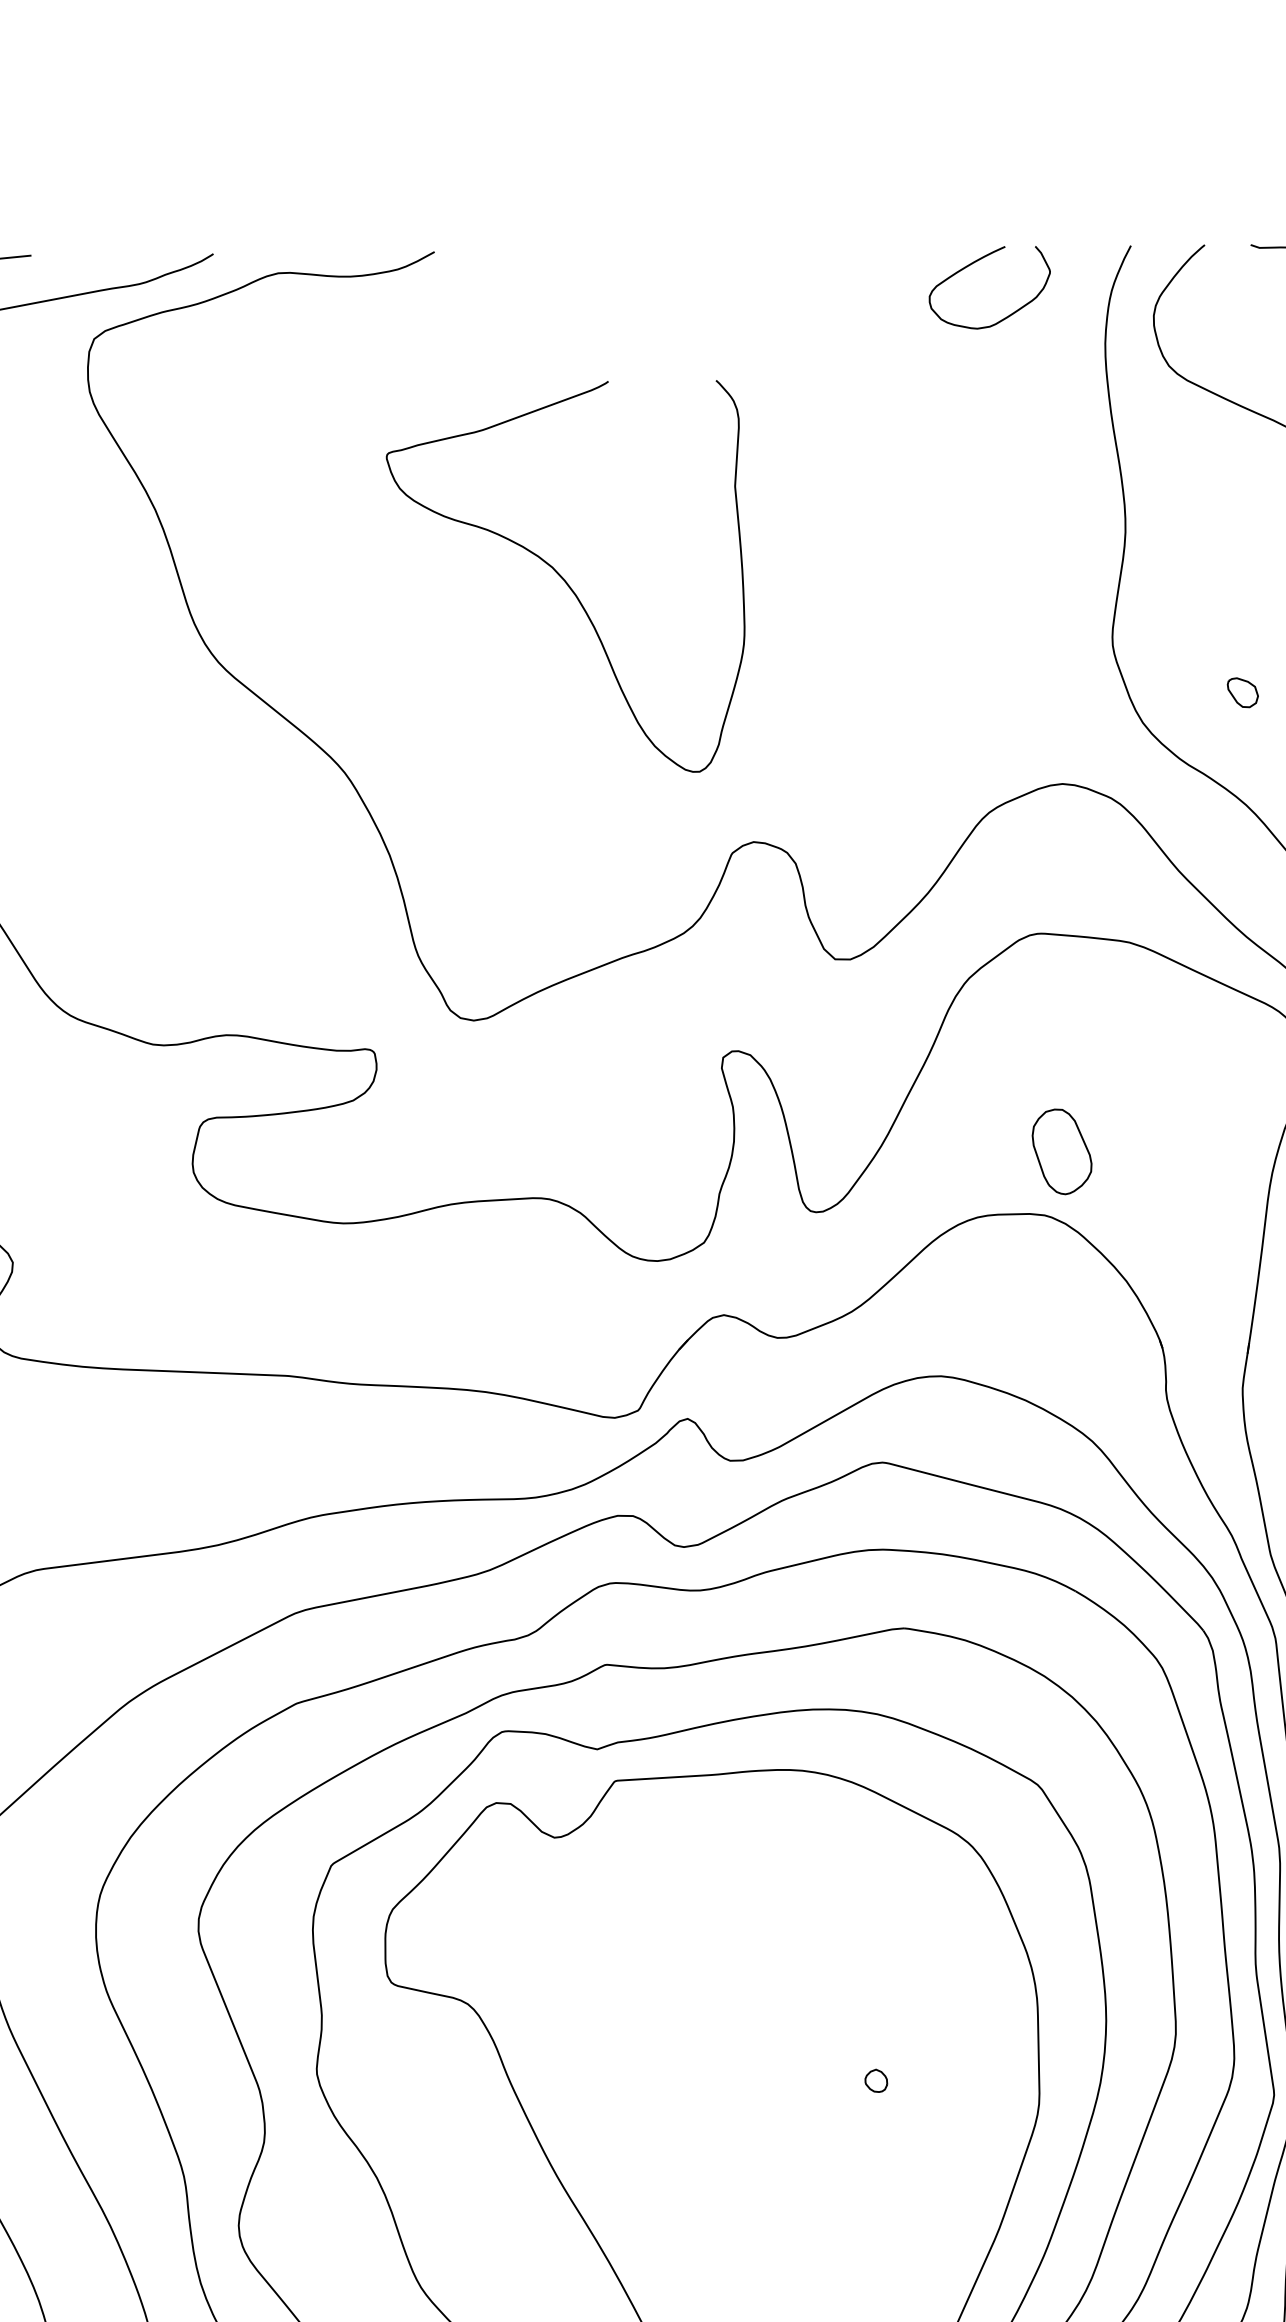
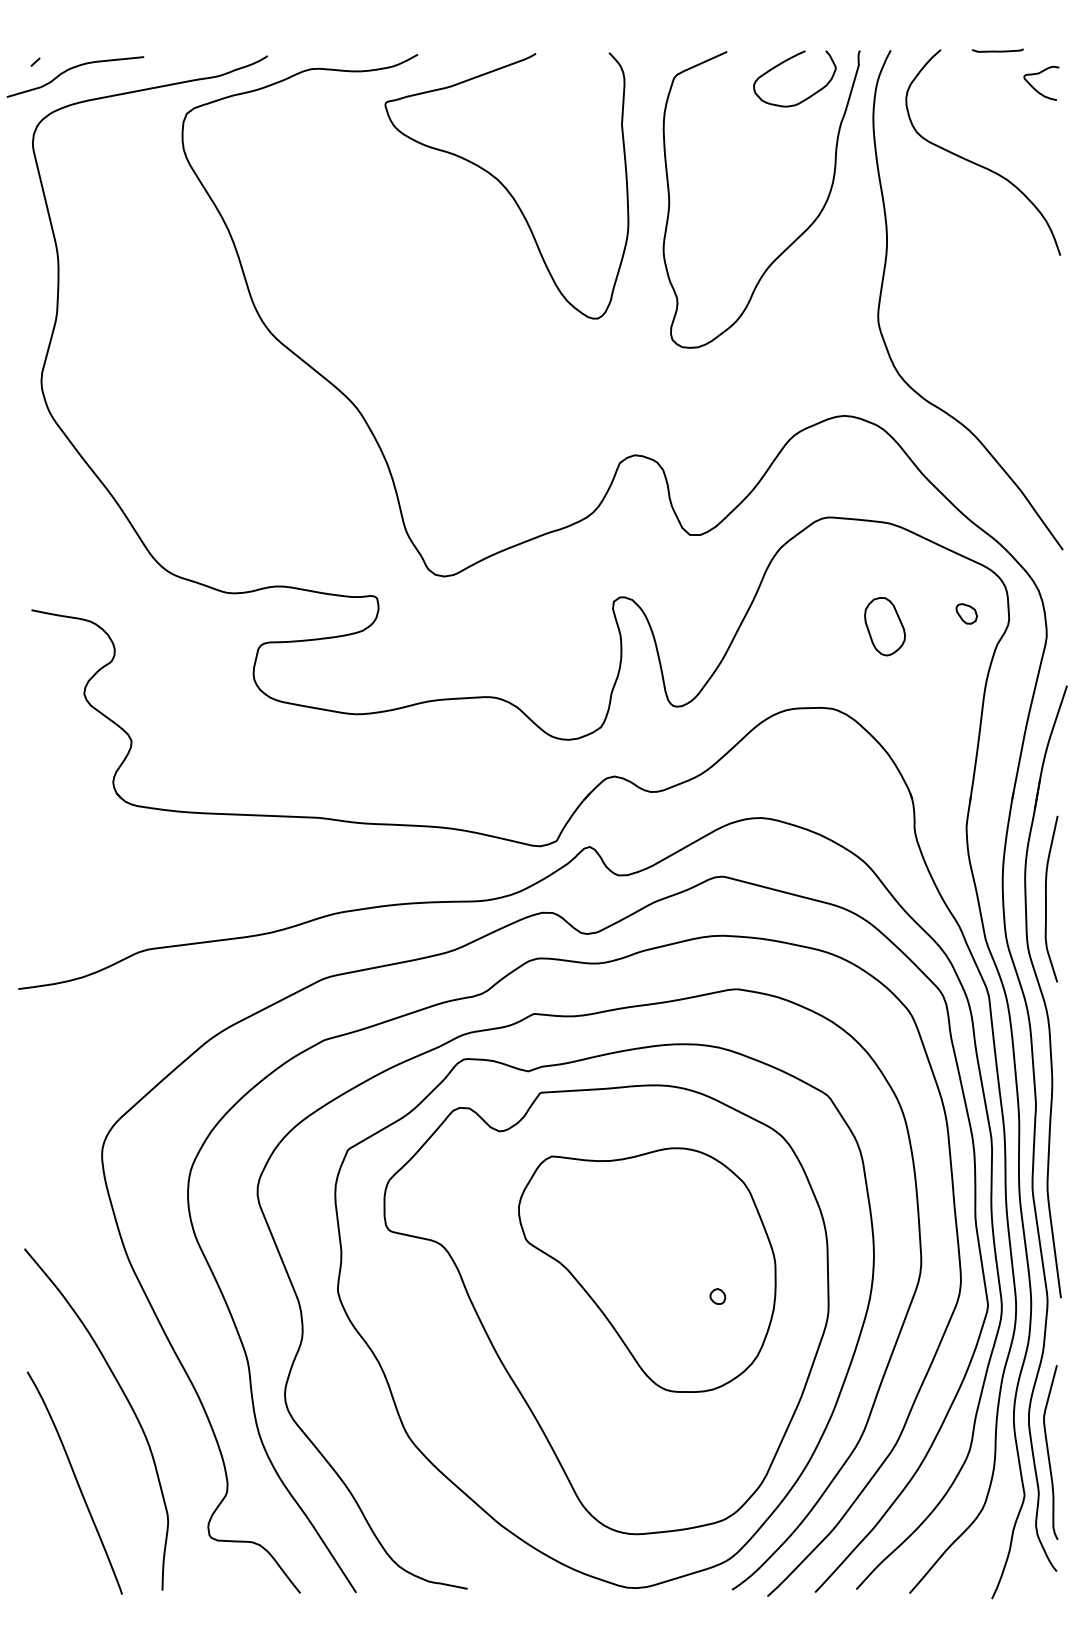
curve: (995, 519) -> (798, 236), added
curve: (563, 577) -> (505, 186), moved
part: (1242, 692) -> (966, 613), moved
part: (1061, 1151) -> (884, 626), moved
part: (772, 2041) -> (647, 1269), added

